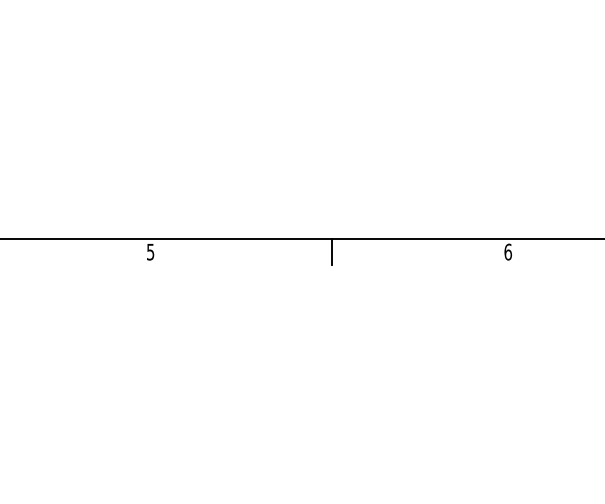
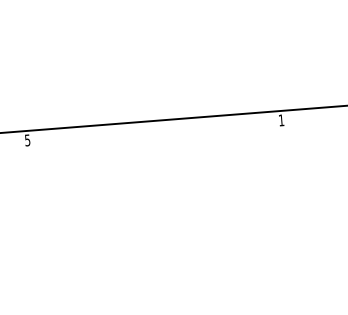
line: (331, 251) -> (156, 129), removed
text: (507, 251) -> (281, 120), 6 -> 1

